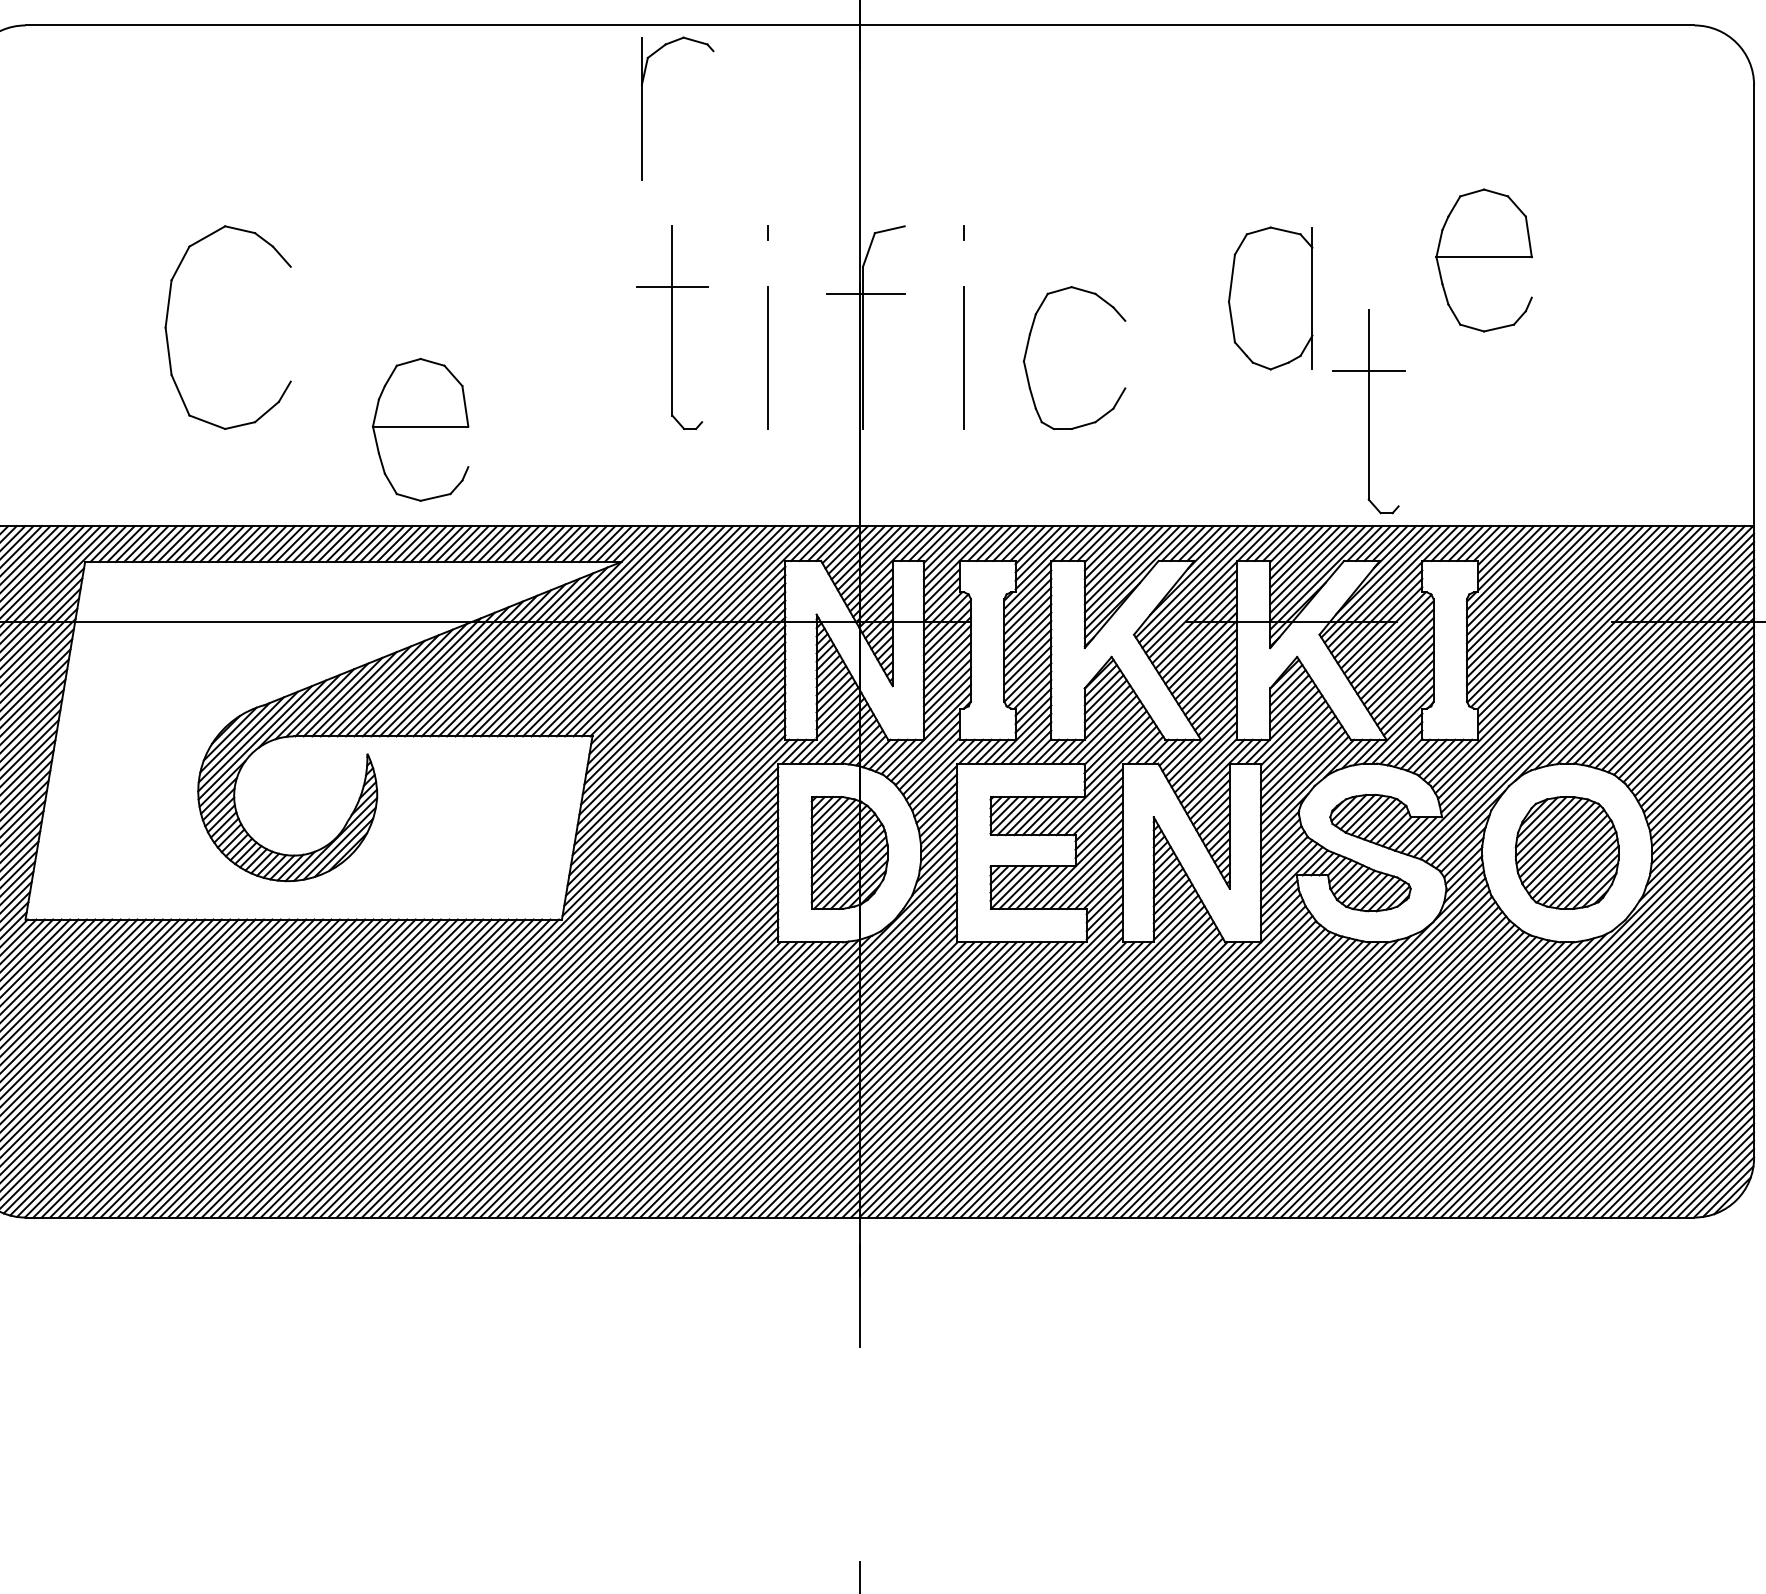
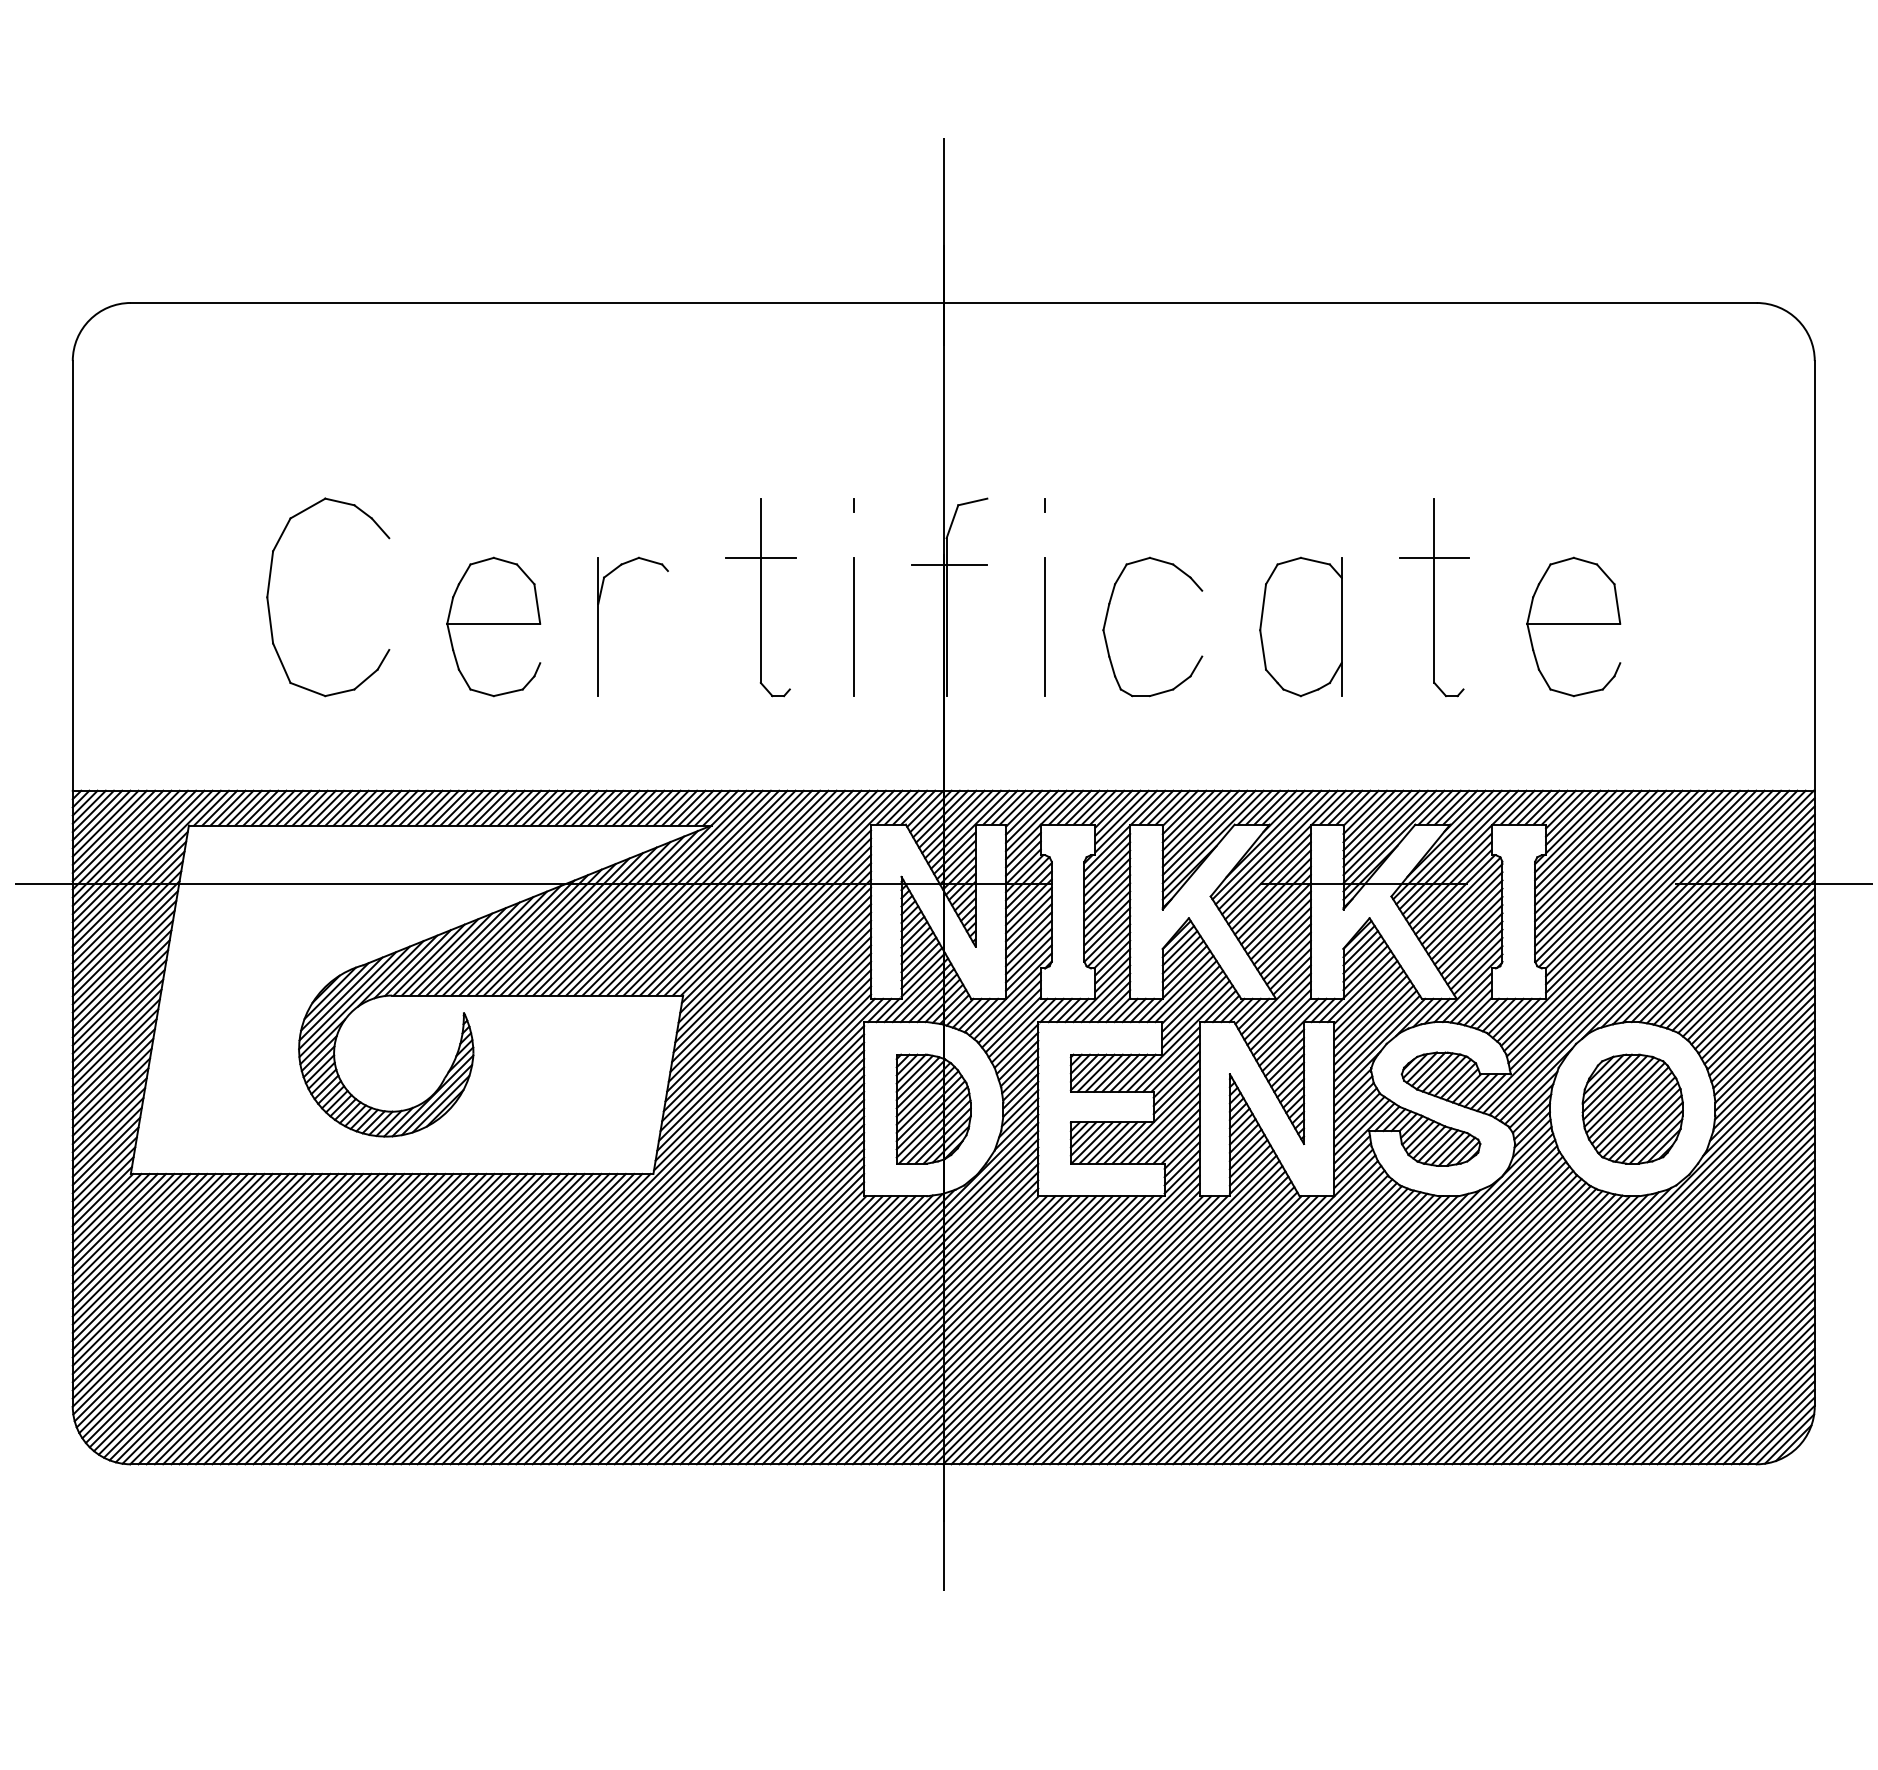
part: (642, 108) -> (598, 626), moved
part: (1483, 260) -> (1573, 626), moved
part: (1270, 298) -> (1300, 626), moved
part: (1368, 411) -> (1434, 597), moved
part: (420, 429) -> (493, 626), moved

